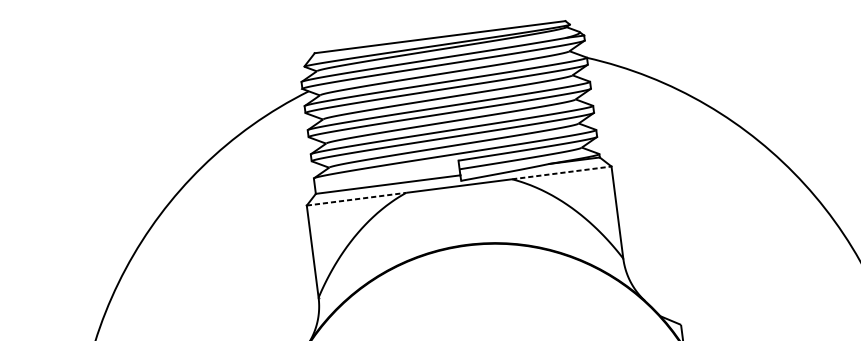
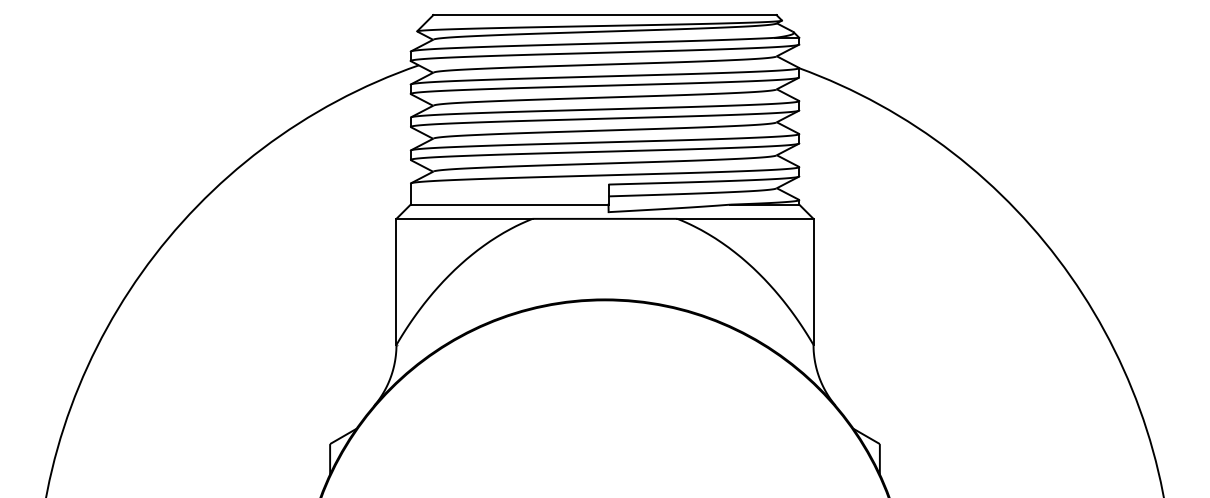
line: (562, 172) -> (746, 218), dashed -> solid
line: (356, 198) -> (464, 218), dashed -> solid

